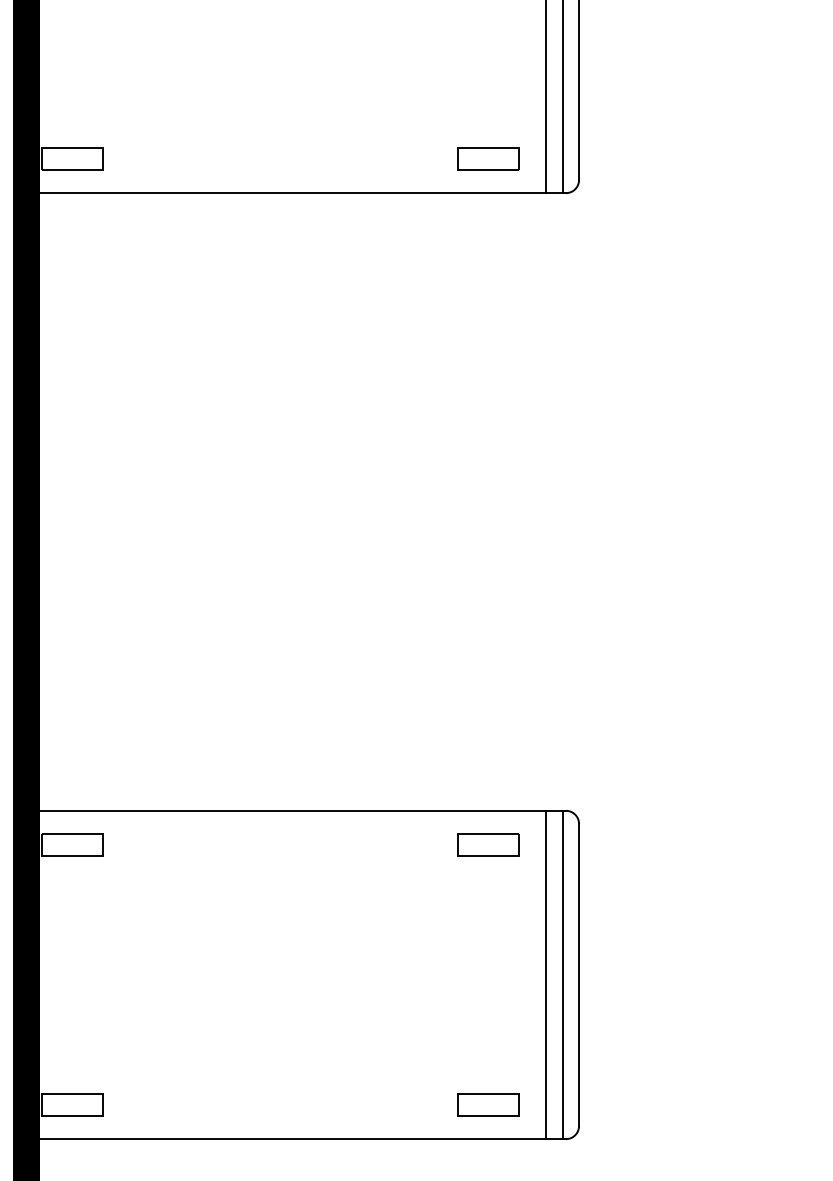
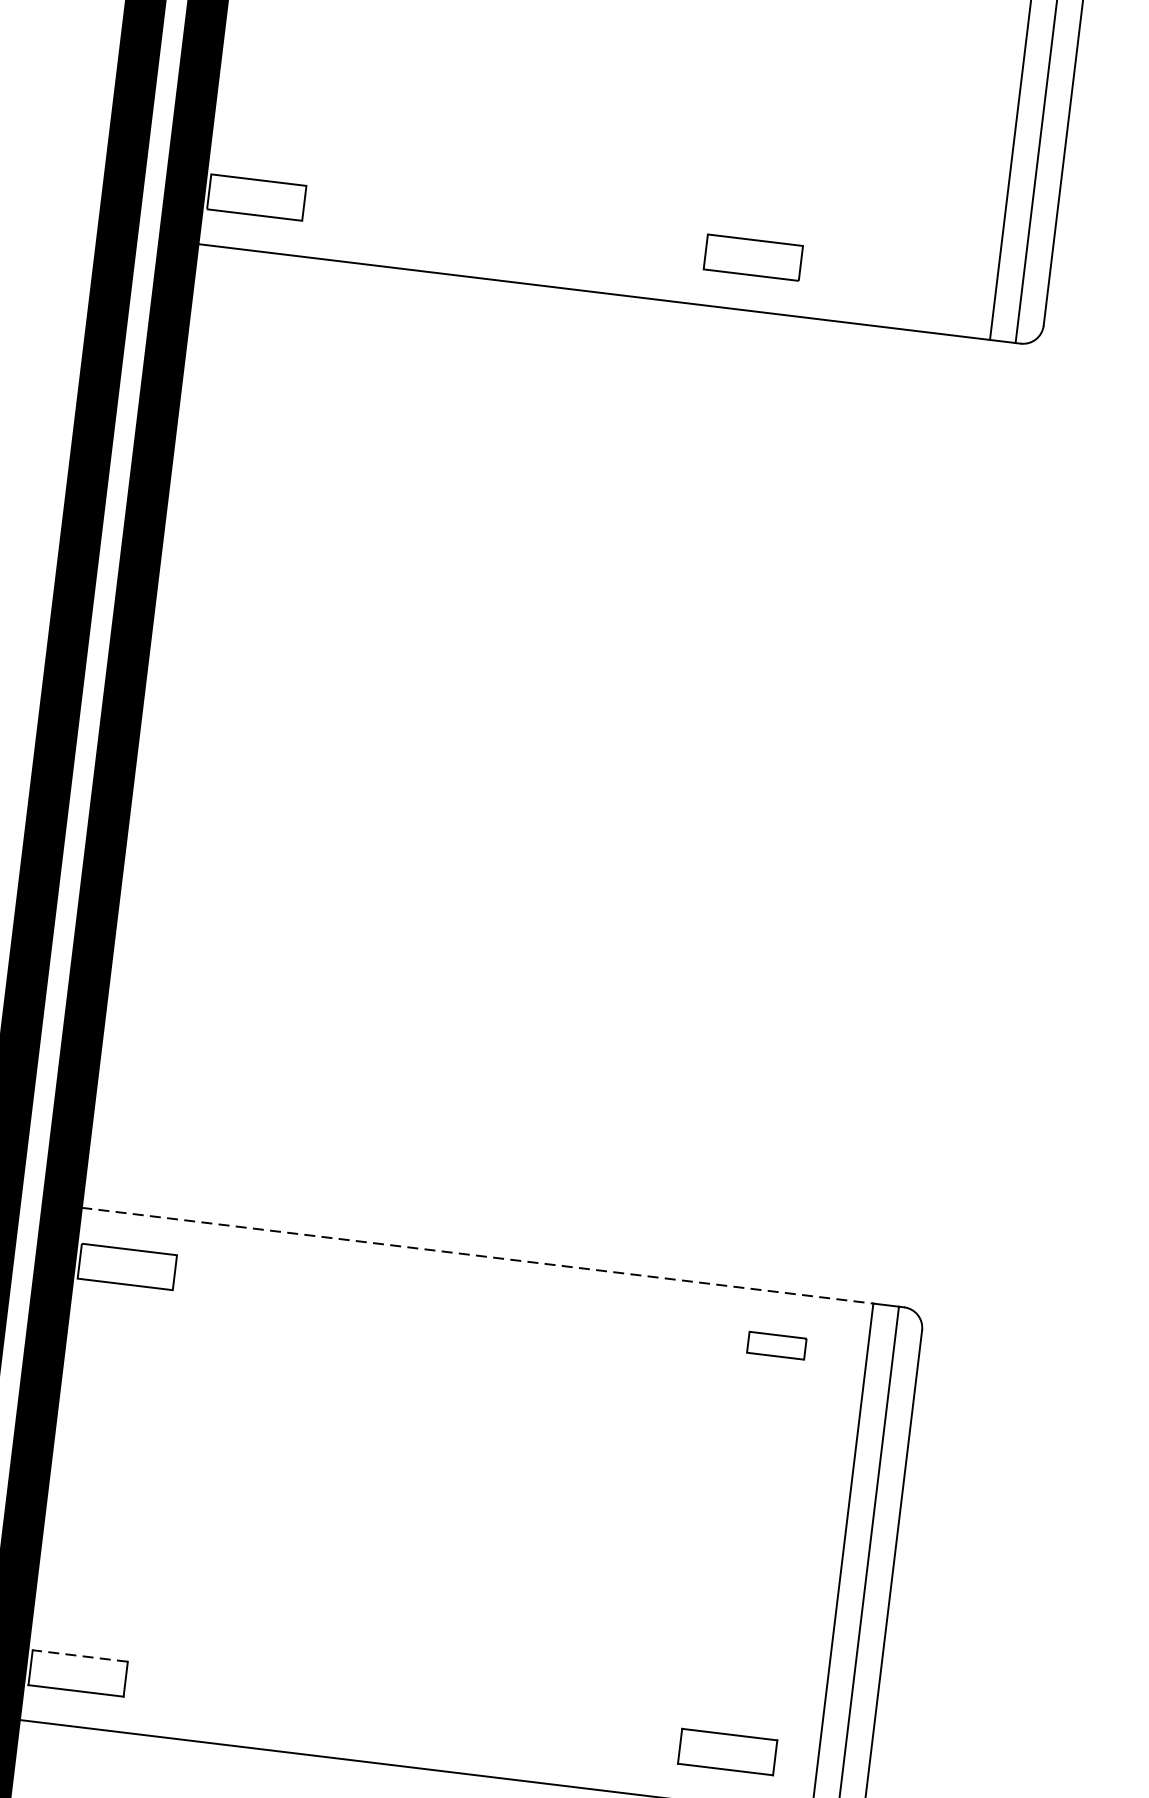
part: (488, 158) -> (753, 256), moved
line: (287, 810) -> (469, 1254), solid -> dashed
part: (488, 844) -> (776, 1345), size x0.6
line: (71, 1094) -> (79, 1656), solid -> dashed

